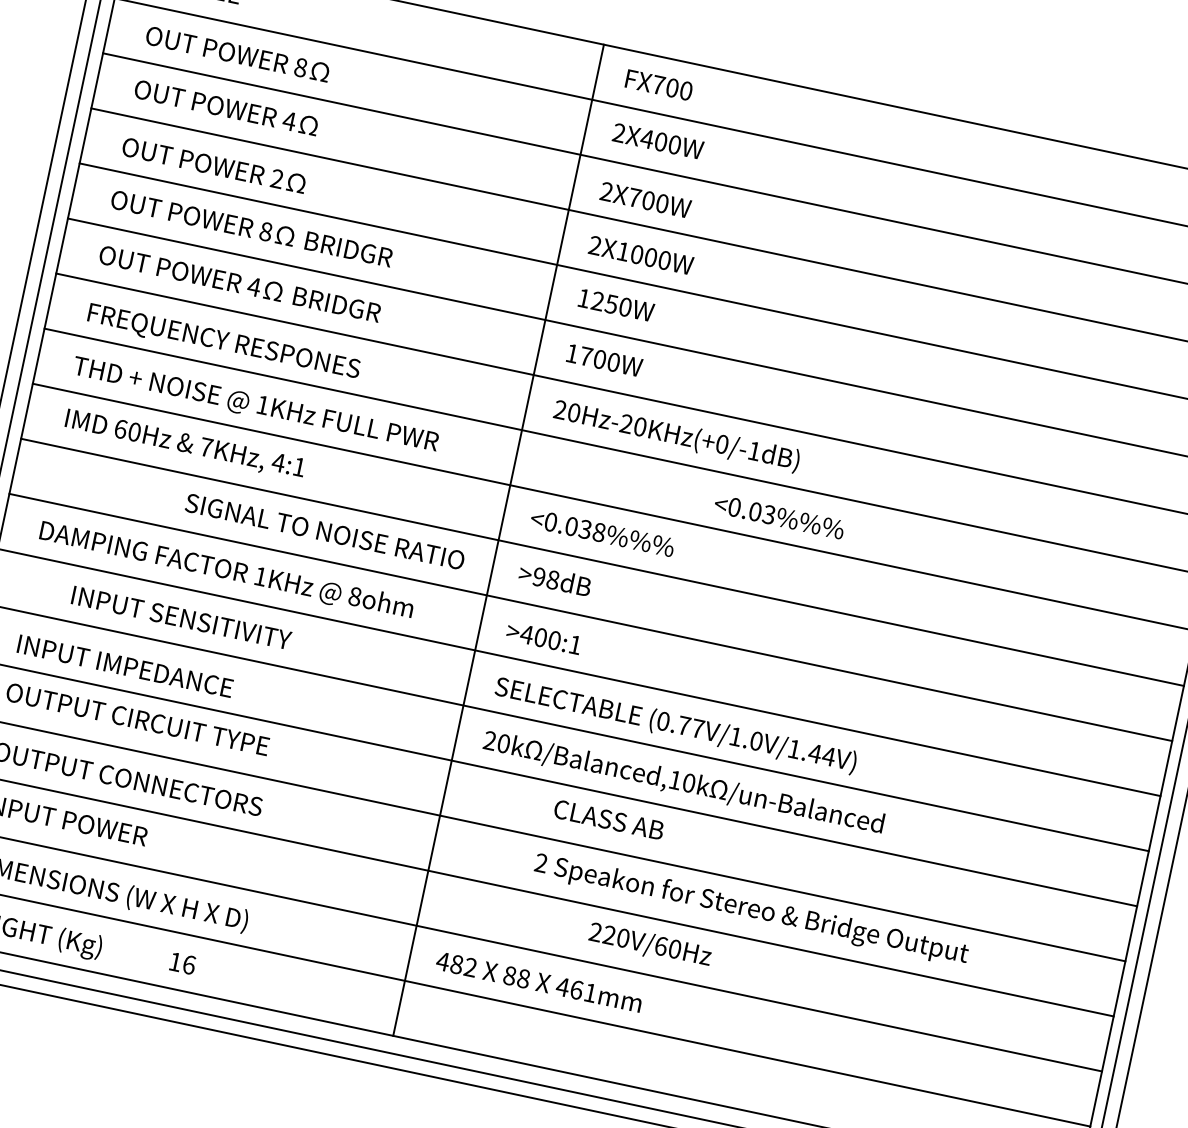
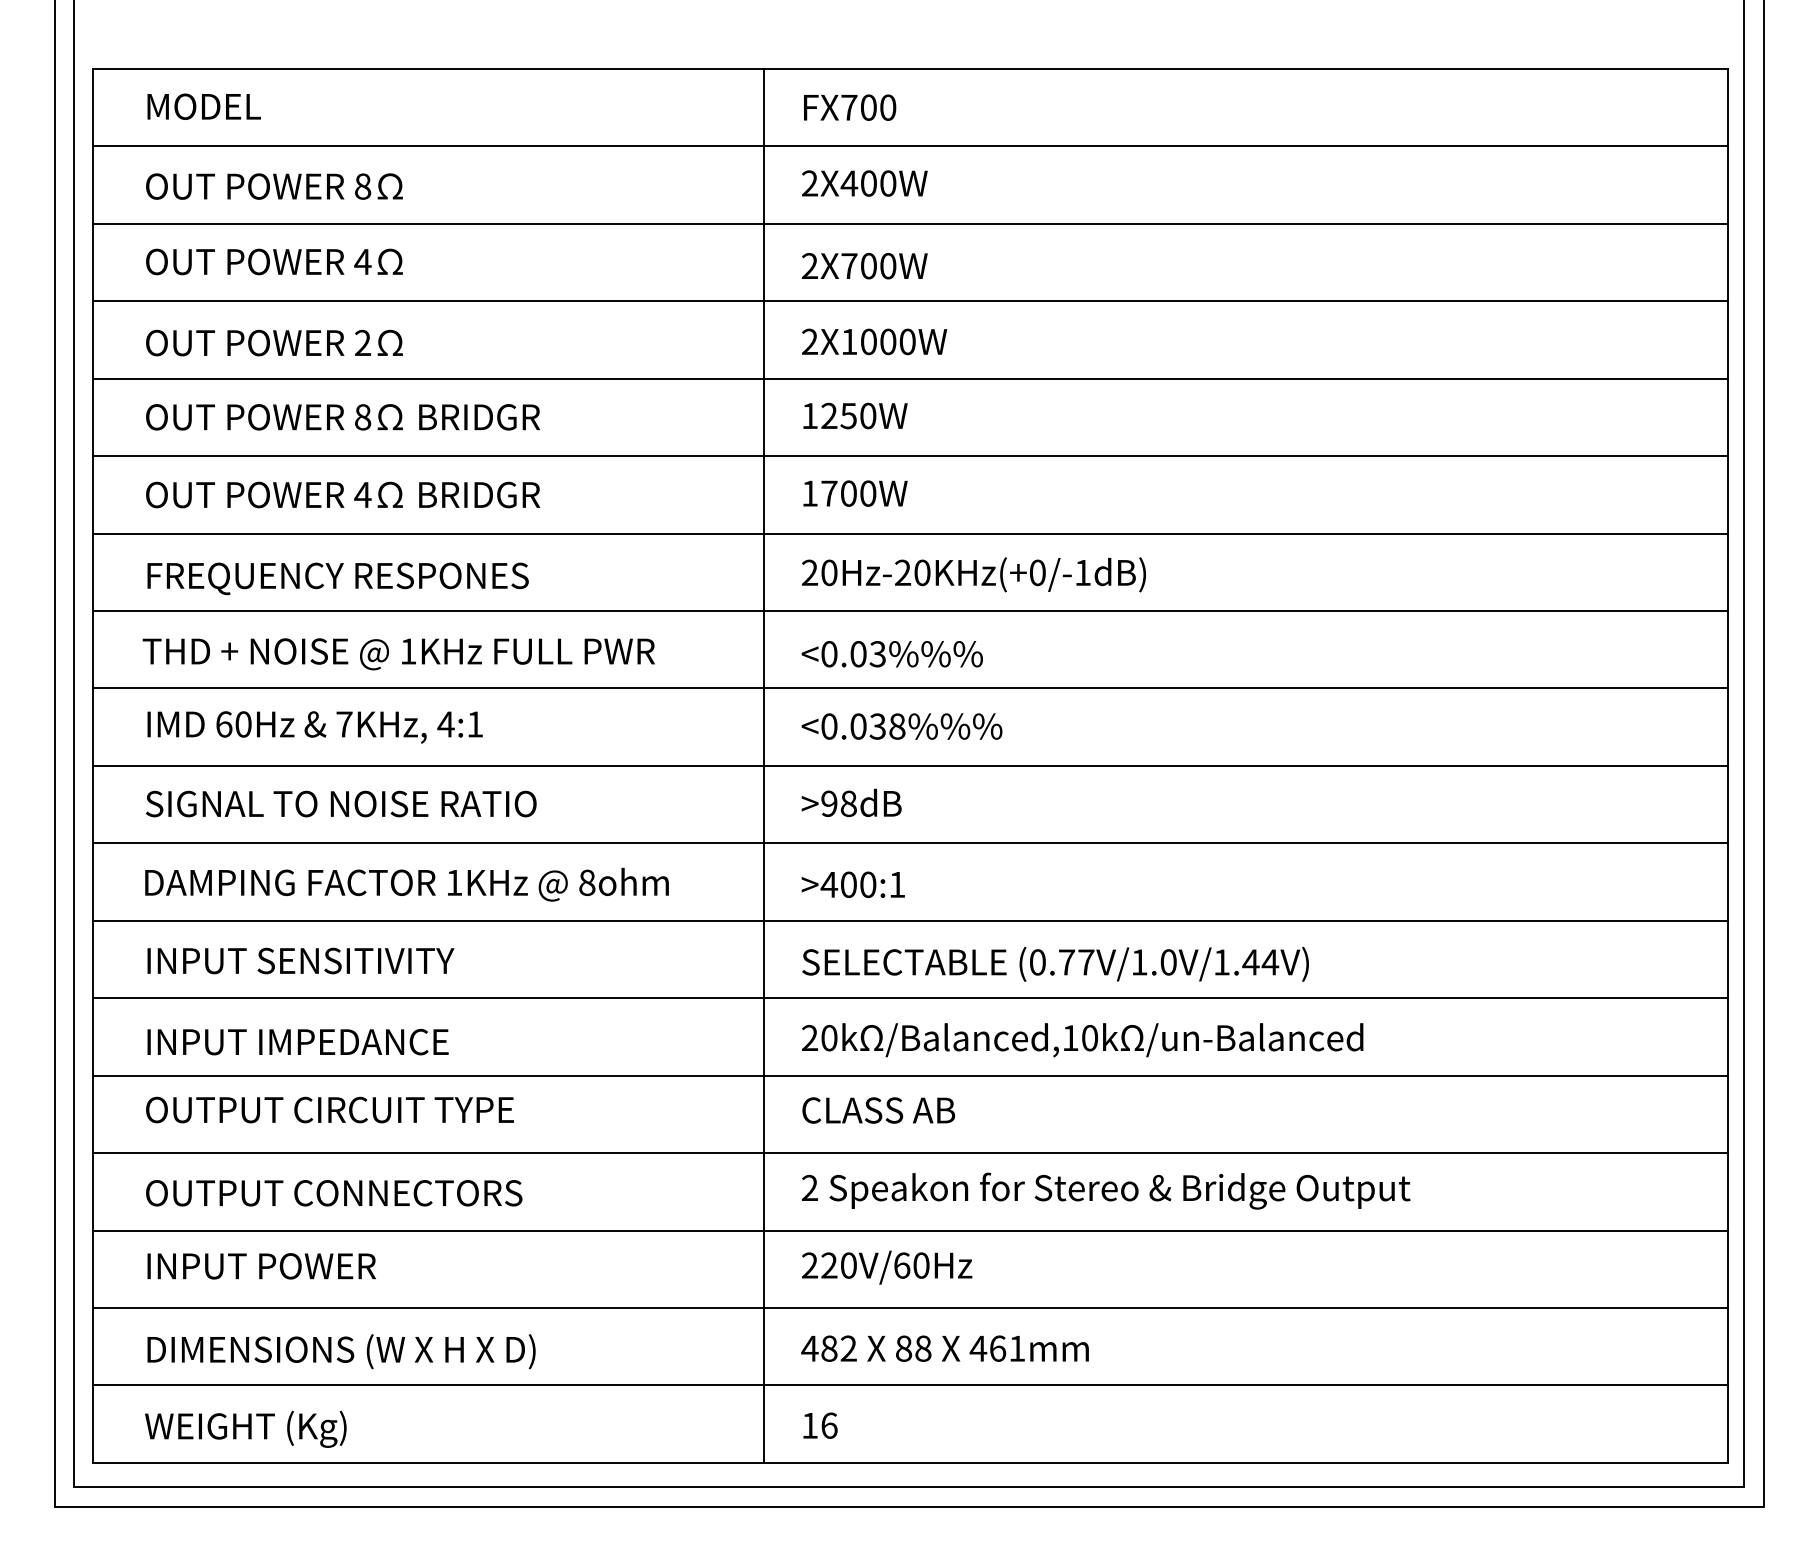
text: (778, 517) -> (891, 654), moved
text: (325, 531) -> (341, 803), moved
text: (181, 617) -> (300, 960), moved
text: (608, 819) -> (878, 1110), moved
text: (751, 909) -> (1106, 1190), moved
text: (650, 945) -> (887, 1267), moved
text: (182, 963) -> (820, 1425), moved

